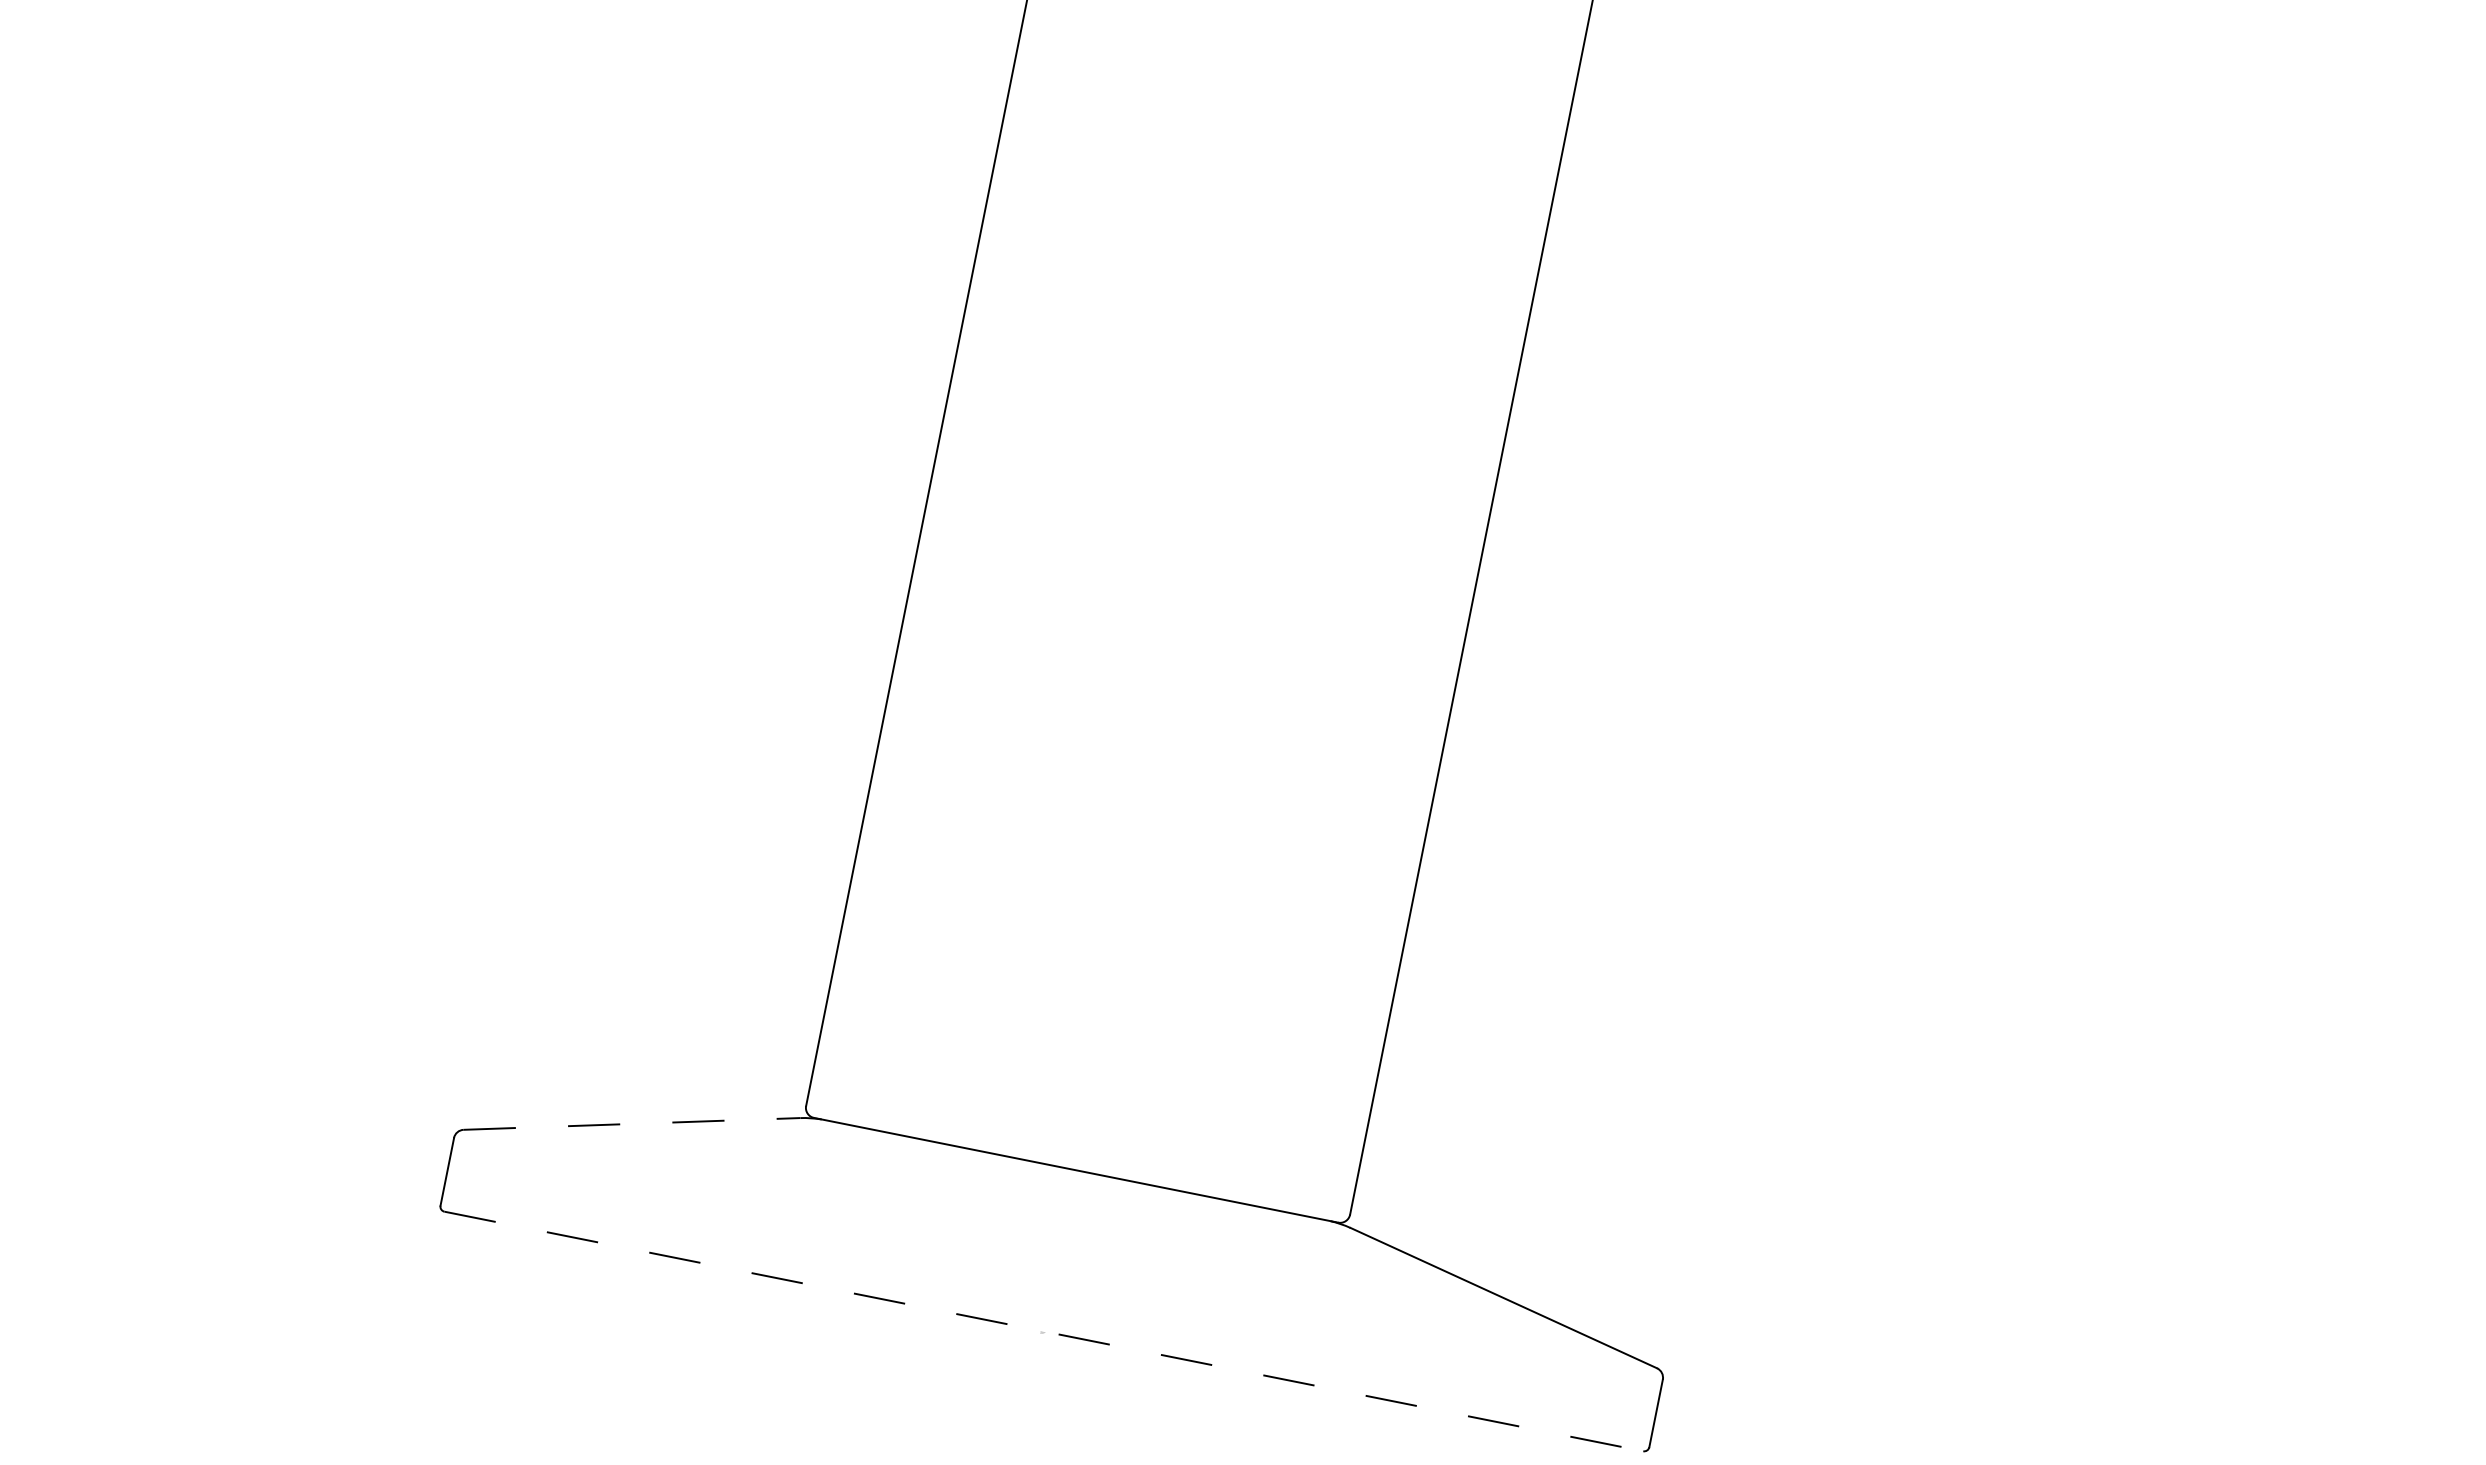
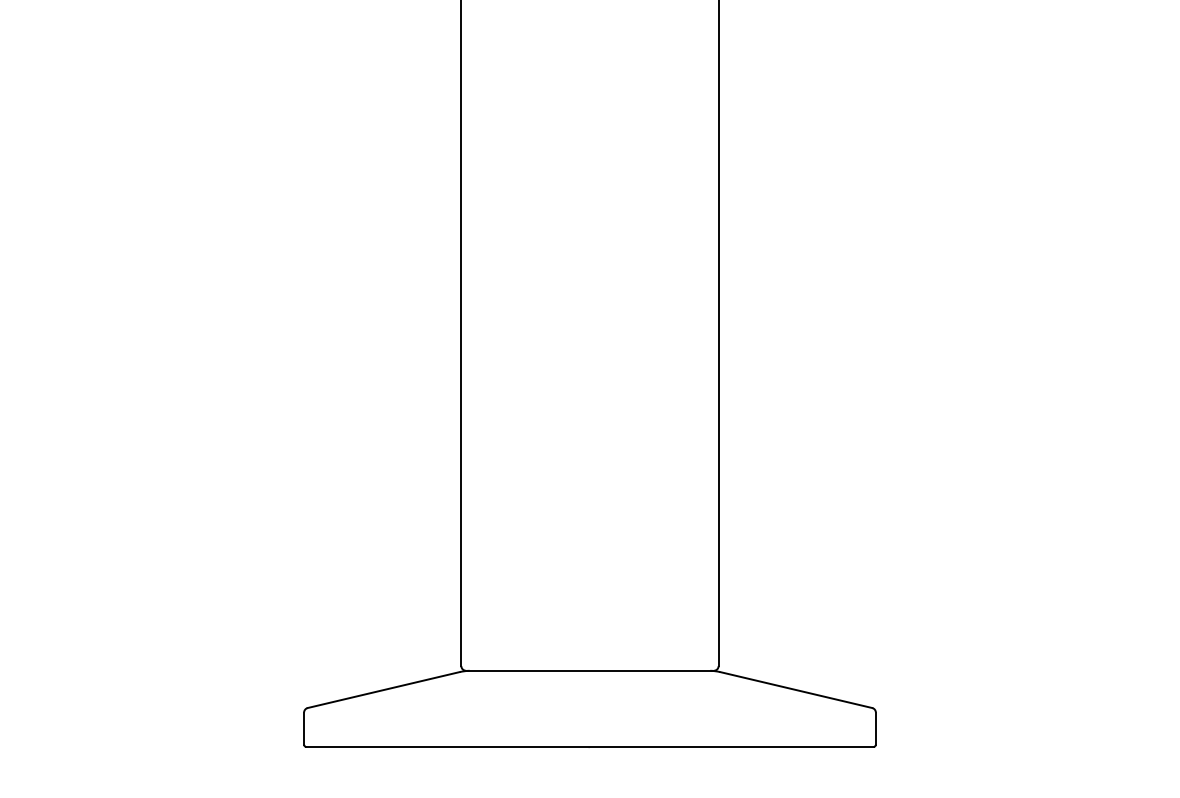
line: (633, 1123) -> (384, 689), dashed -> solid
line: (1042, 1332) -> (589, 747), dashed -> solid

